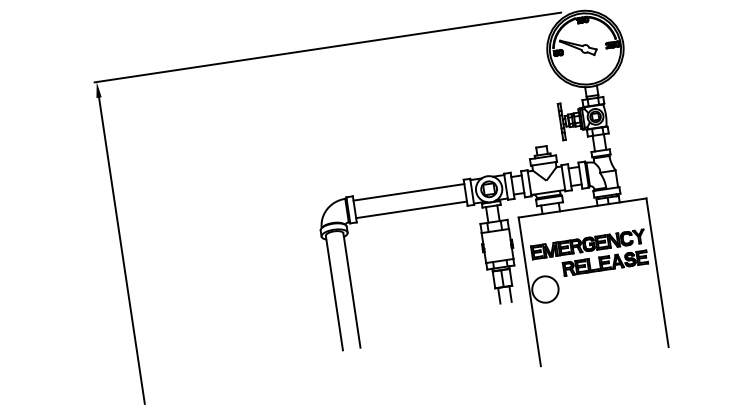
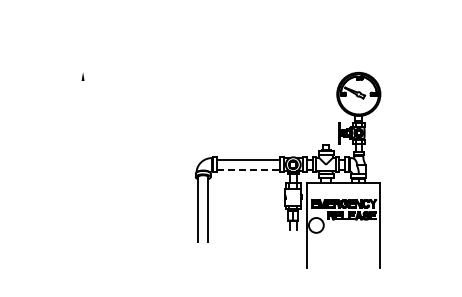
line: (326, 48) -> (214, 72), removed
line: (411, 209) -> (248, 169), solid -> dashed
line: (122, 250) -> (83, 168), removed

